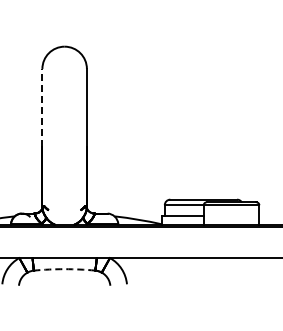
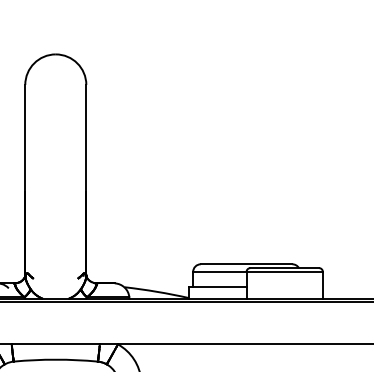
line: (42, 107) -> (25, 137), dashed -> solid
arc: (64, 269) -> (55, 360), dashed -> solid

